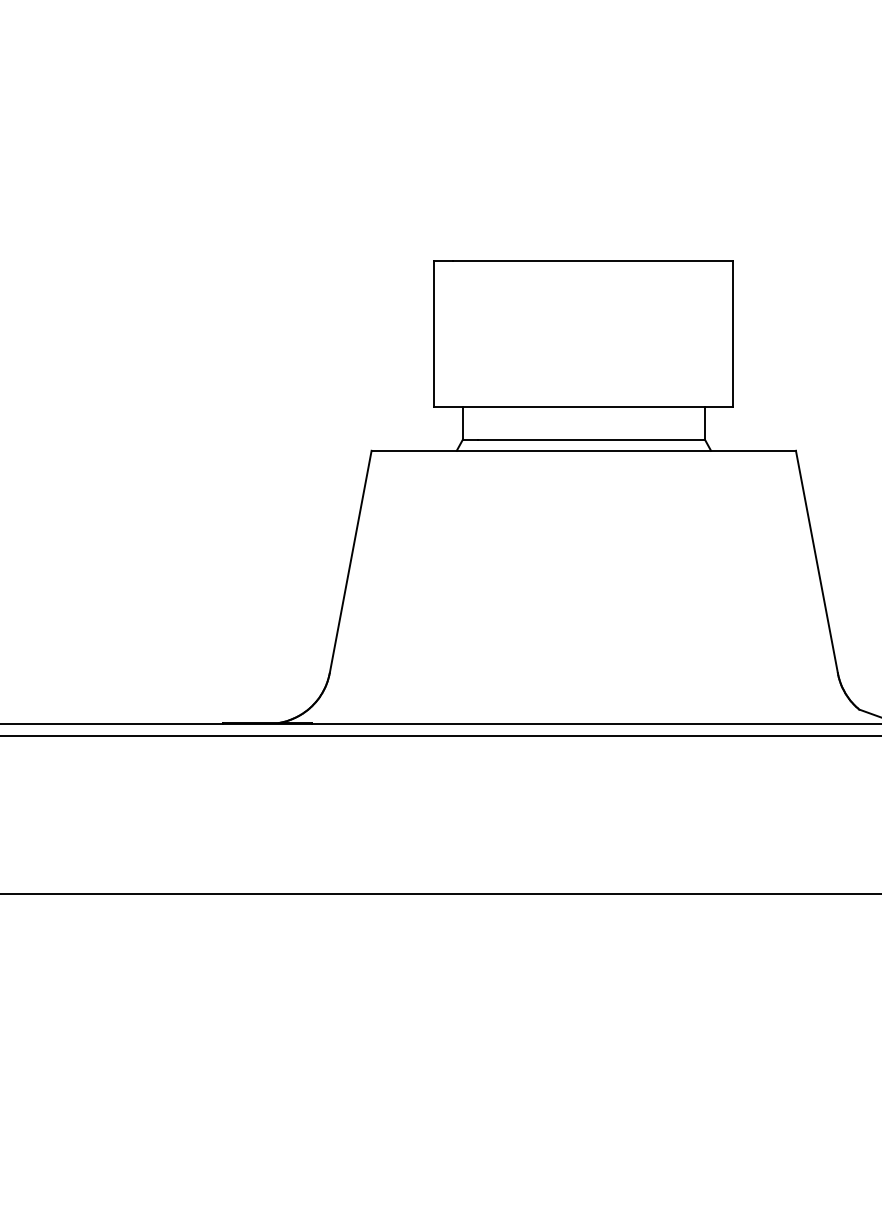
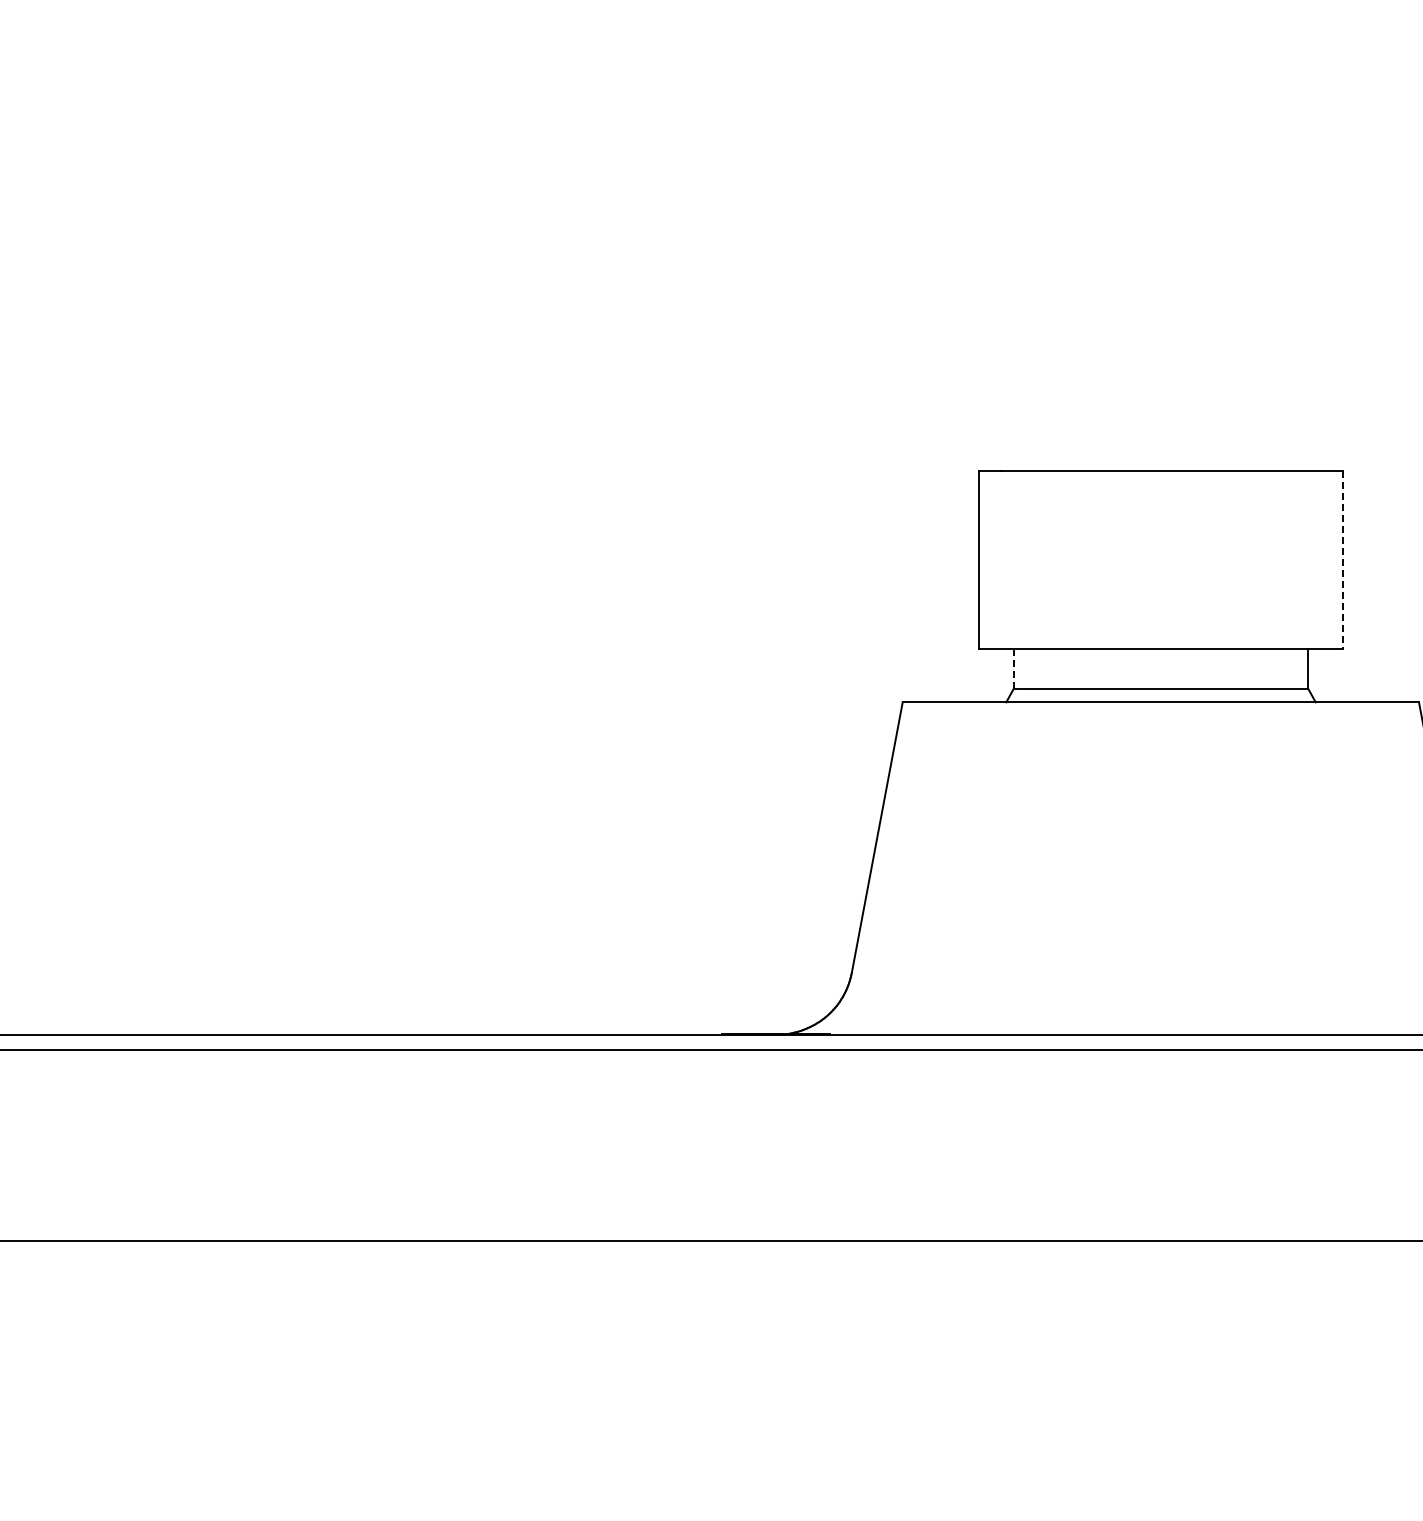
line: (733, 334) -> (1342, 560), solid -> dashed
line: (462, 422) -> (1013, 668), solid -> dashed

